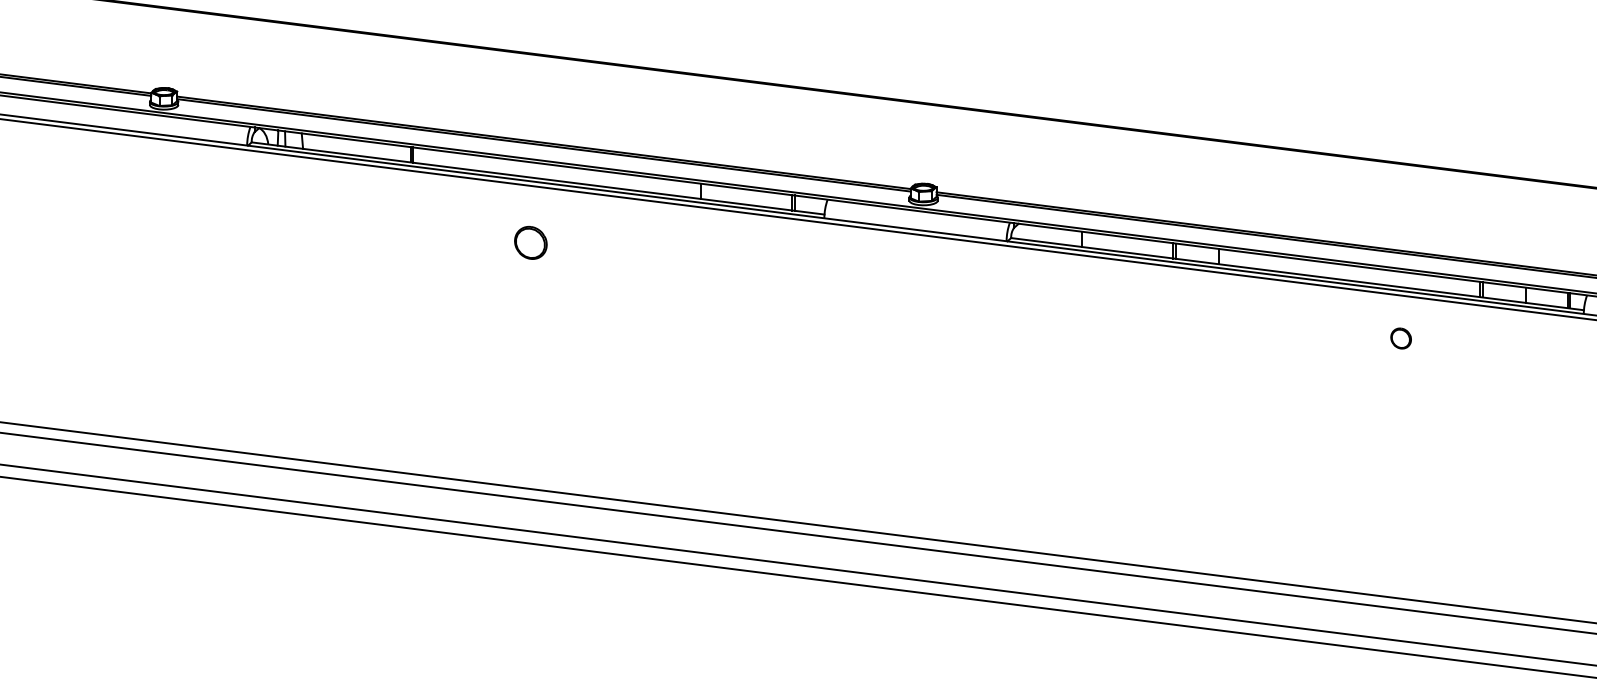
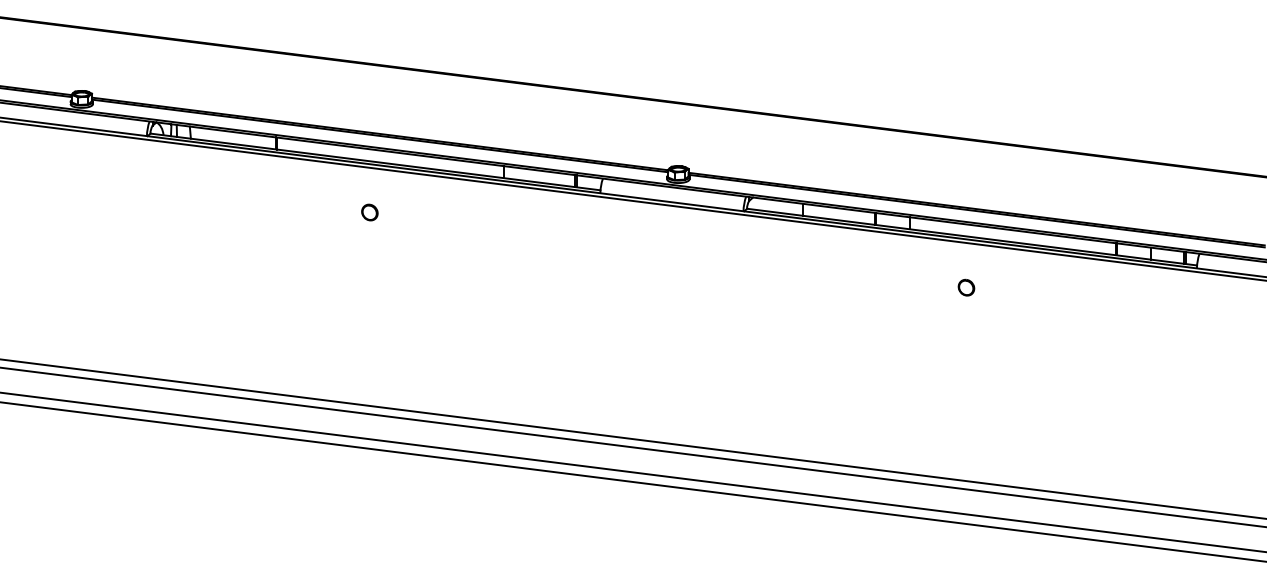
part: (530, 242) -> (369, 212), size x0.62
part: (1401, 338) -> (966, 287), moved

